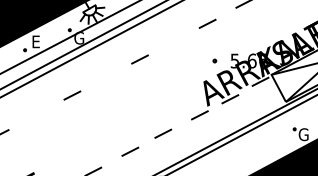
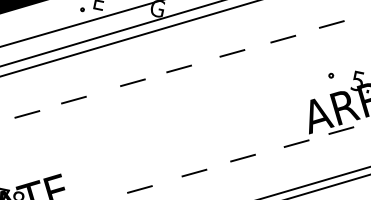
line: (174, 41) -> (283, 38), added
line: (103, 78) -> (178, 68), added
line: (32, 116) -> (74, 99), added

